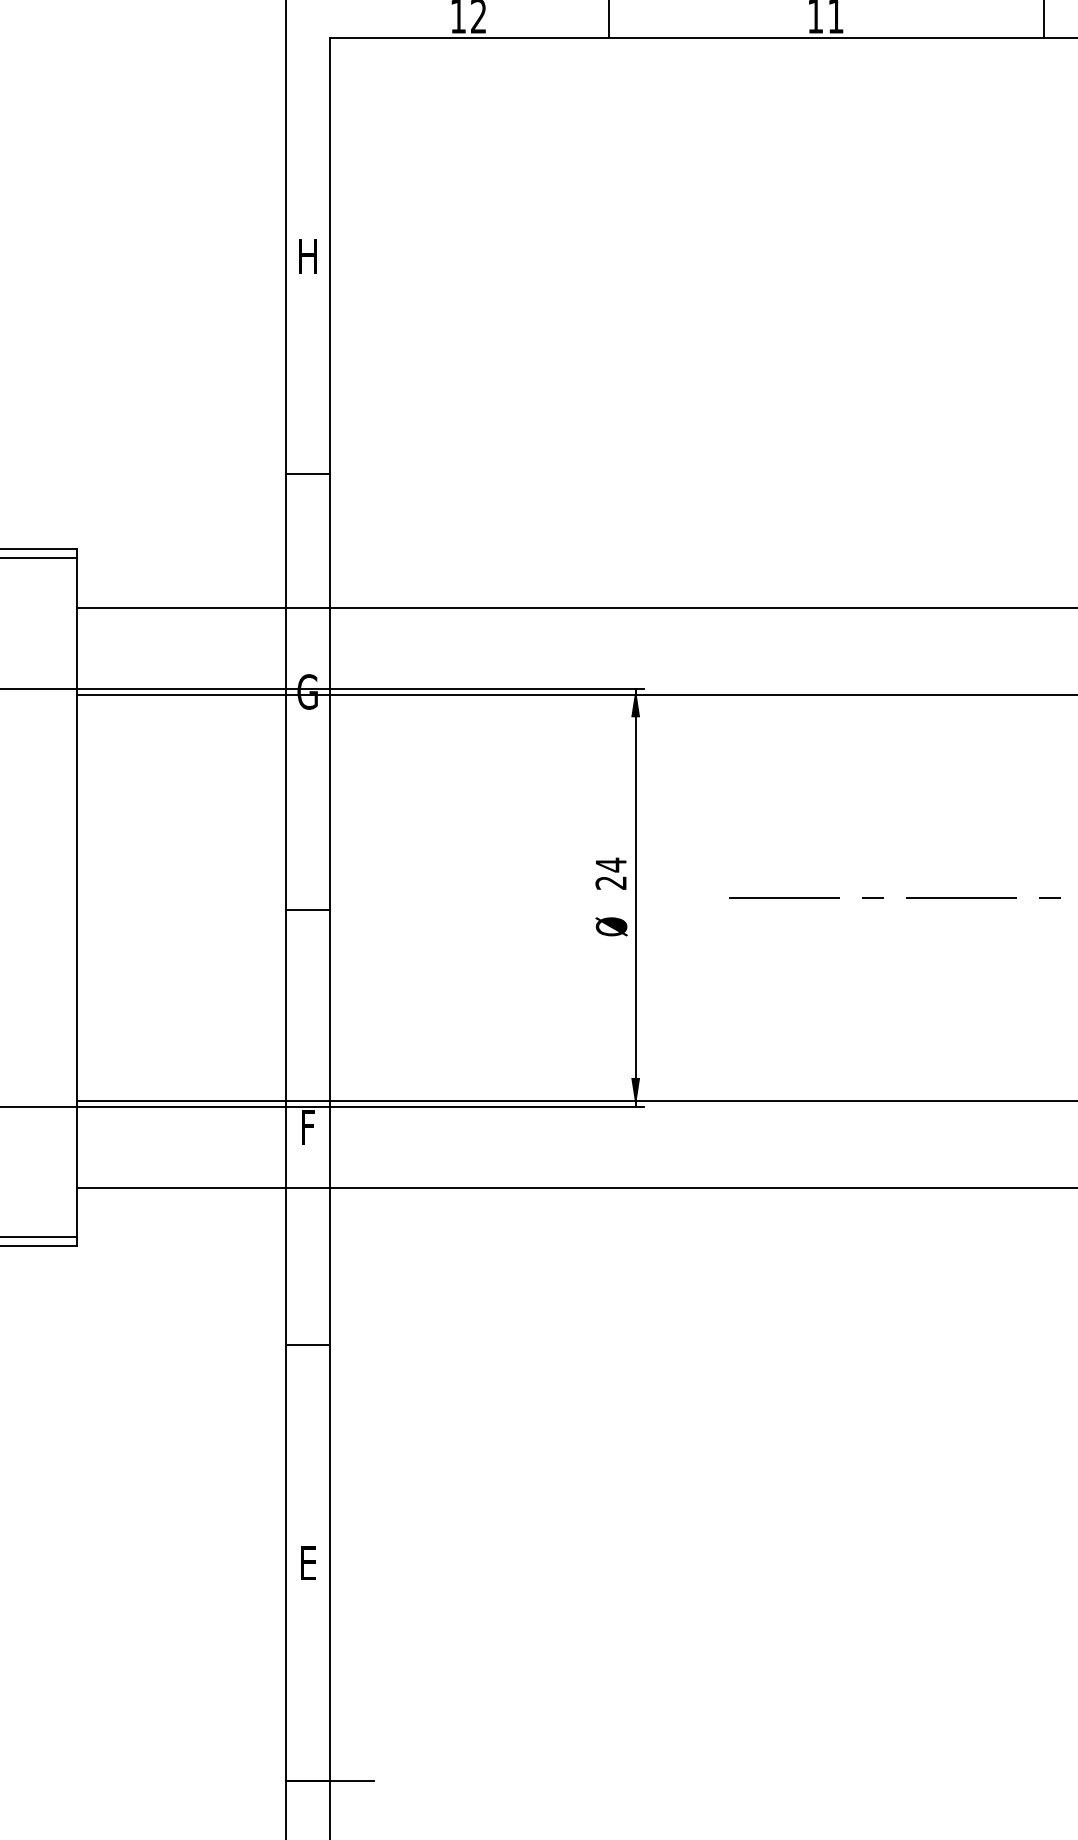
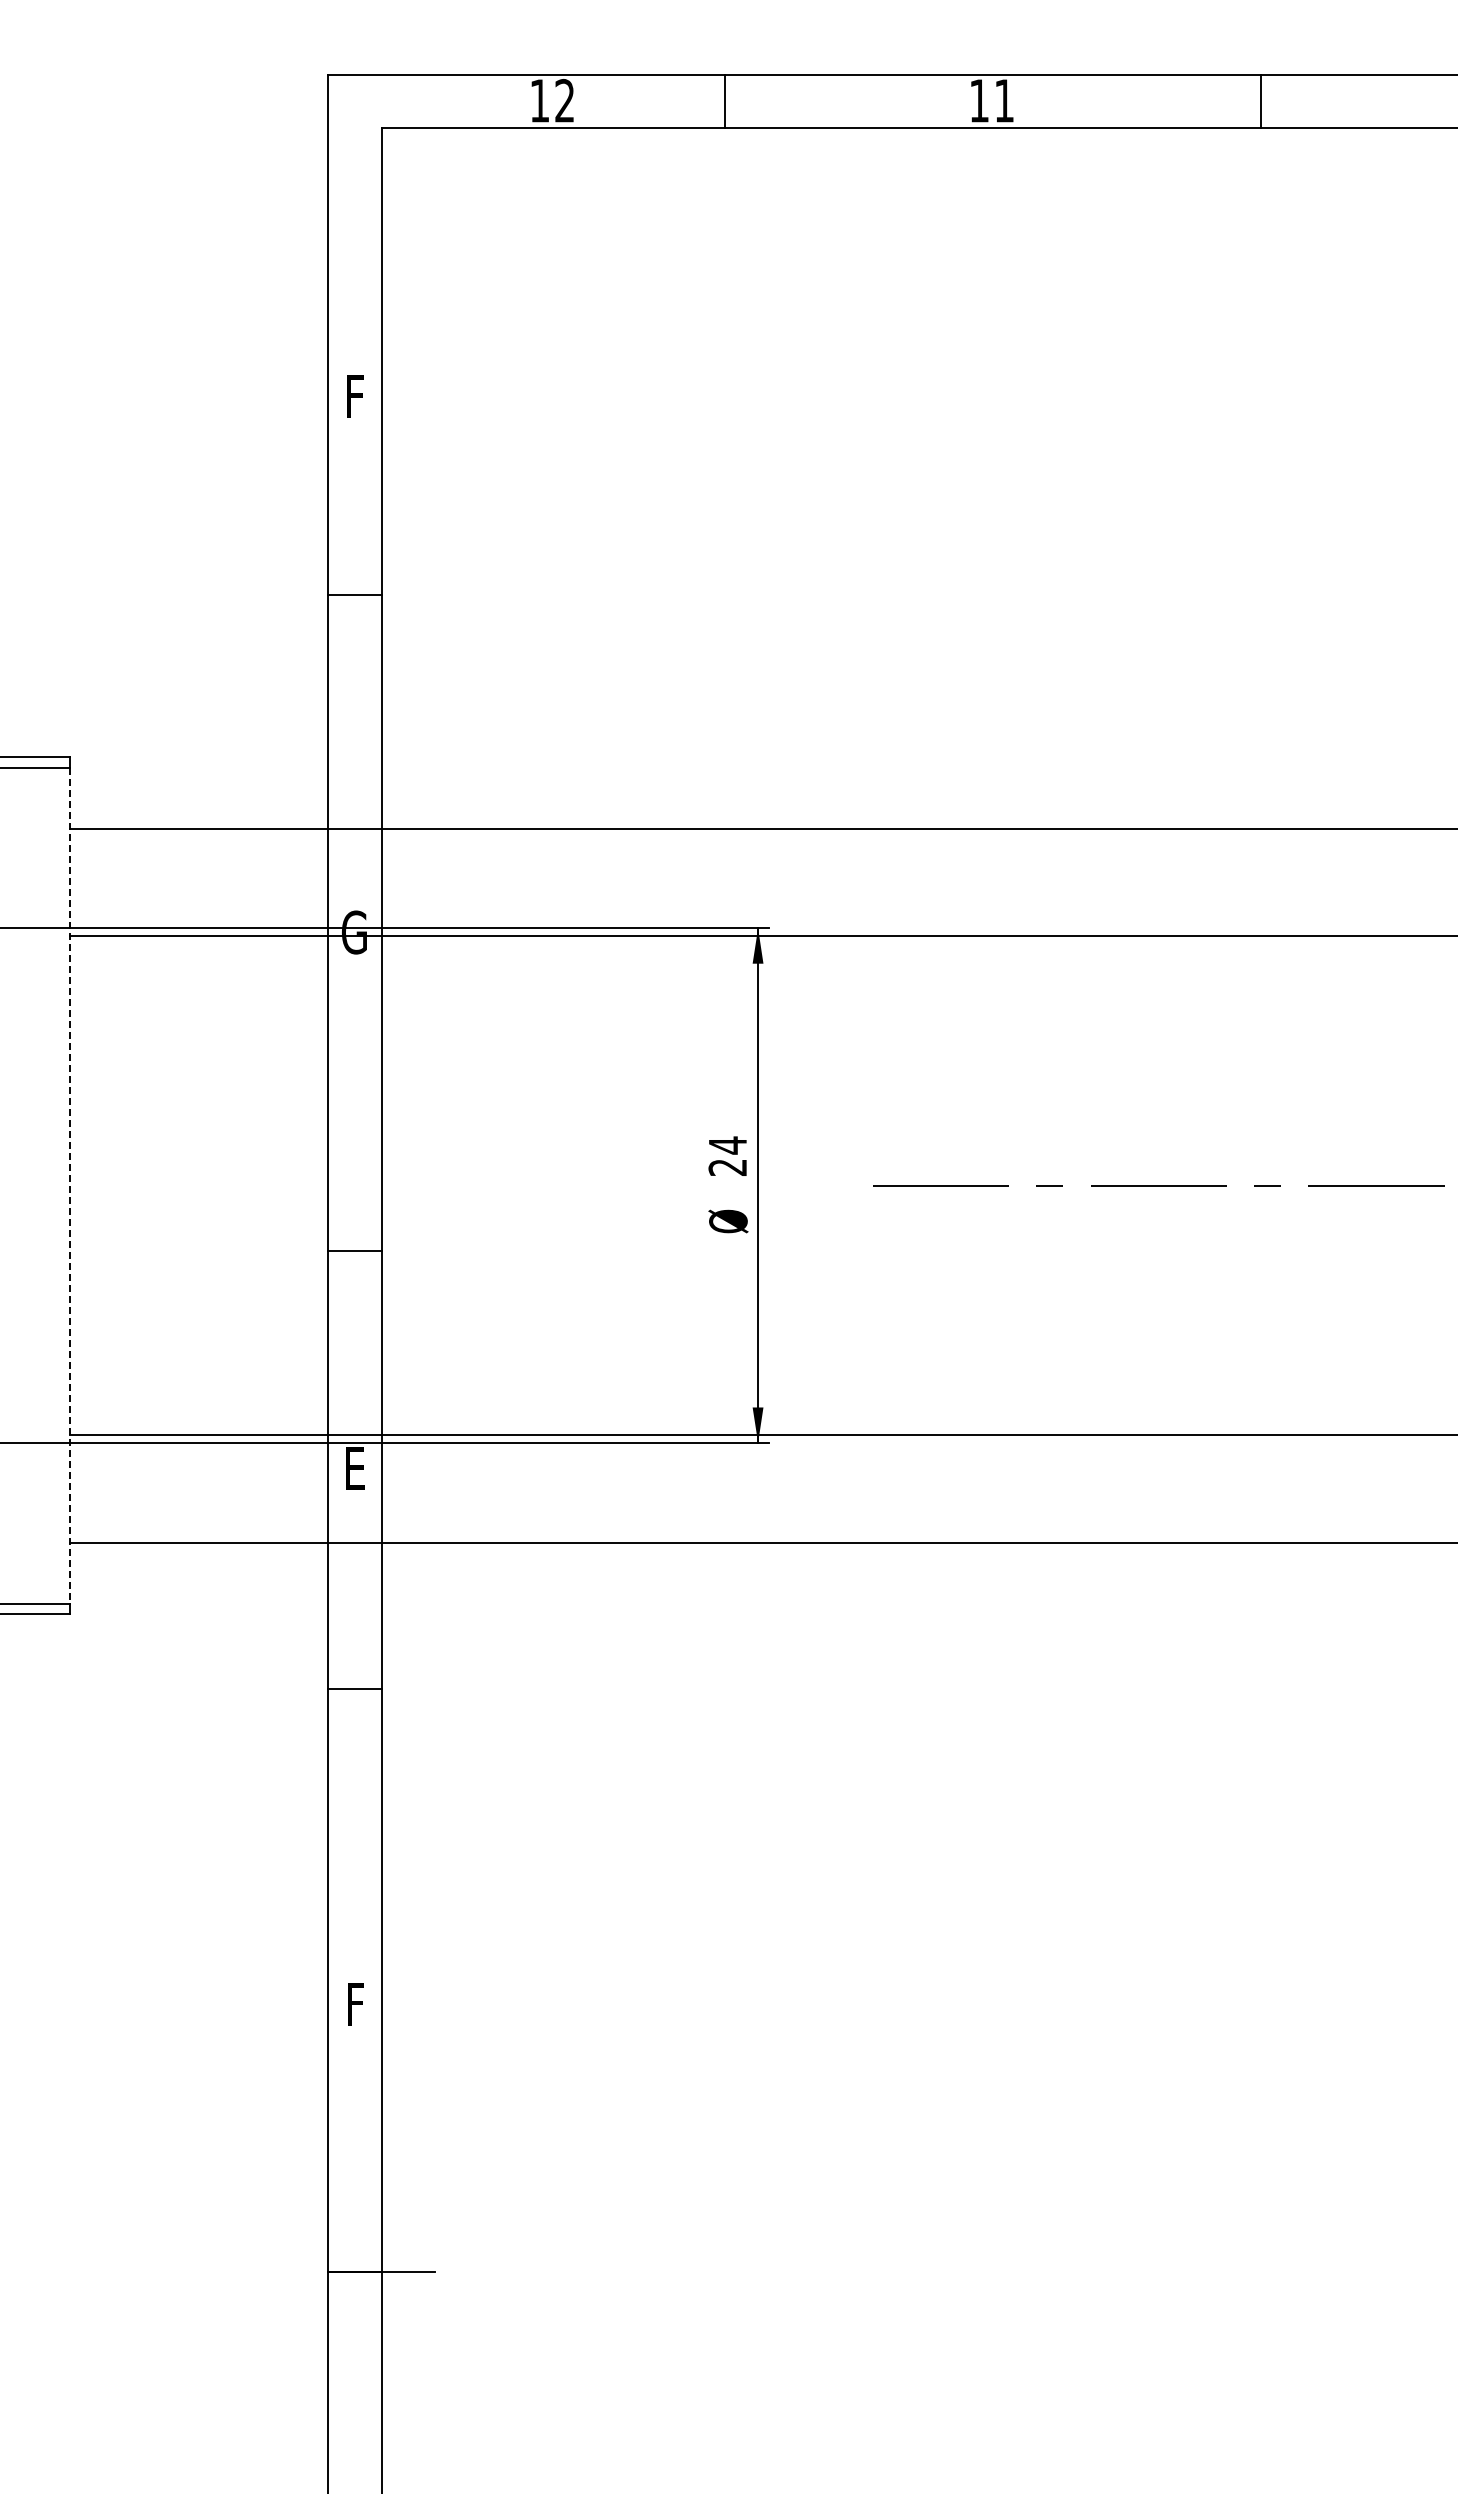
text: (307, 256) -> (354, 396), H -> F
line: (307, 474) -> (354, 595), moved
line: (76, 898) -> (70, 1186), solid -> dashed
line: (307, 909) -> (354, 1251), moved
text: (308, 1127) -> (355, 1468), F -> E
line: (307, 1345) -> (354, 1689), moved
text: (308, 1563) -> (355, 2004), E -> F

